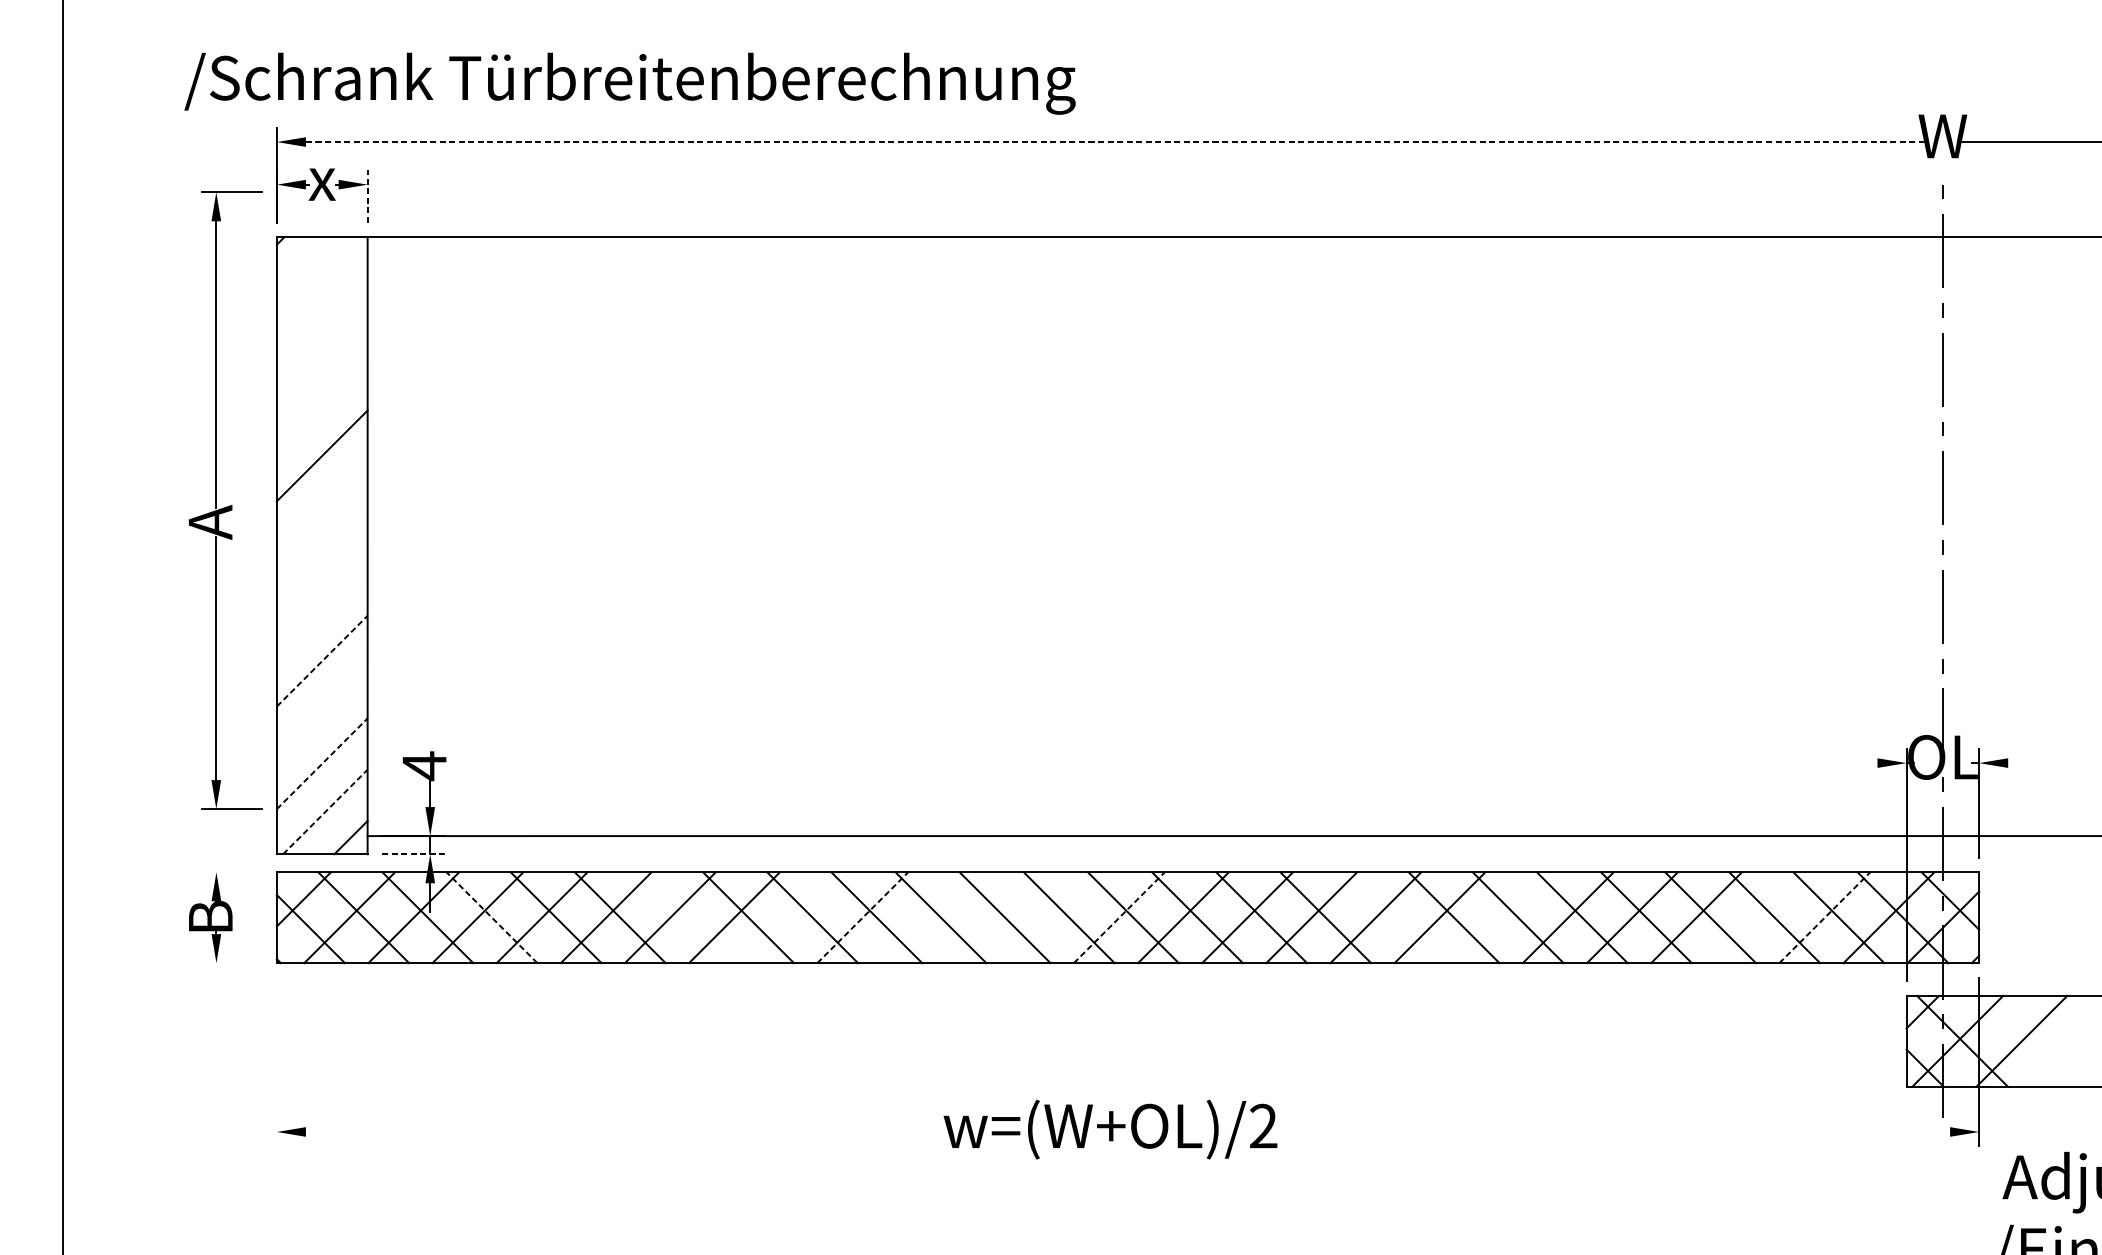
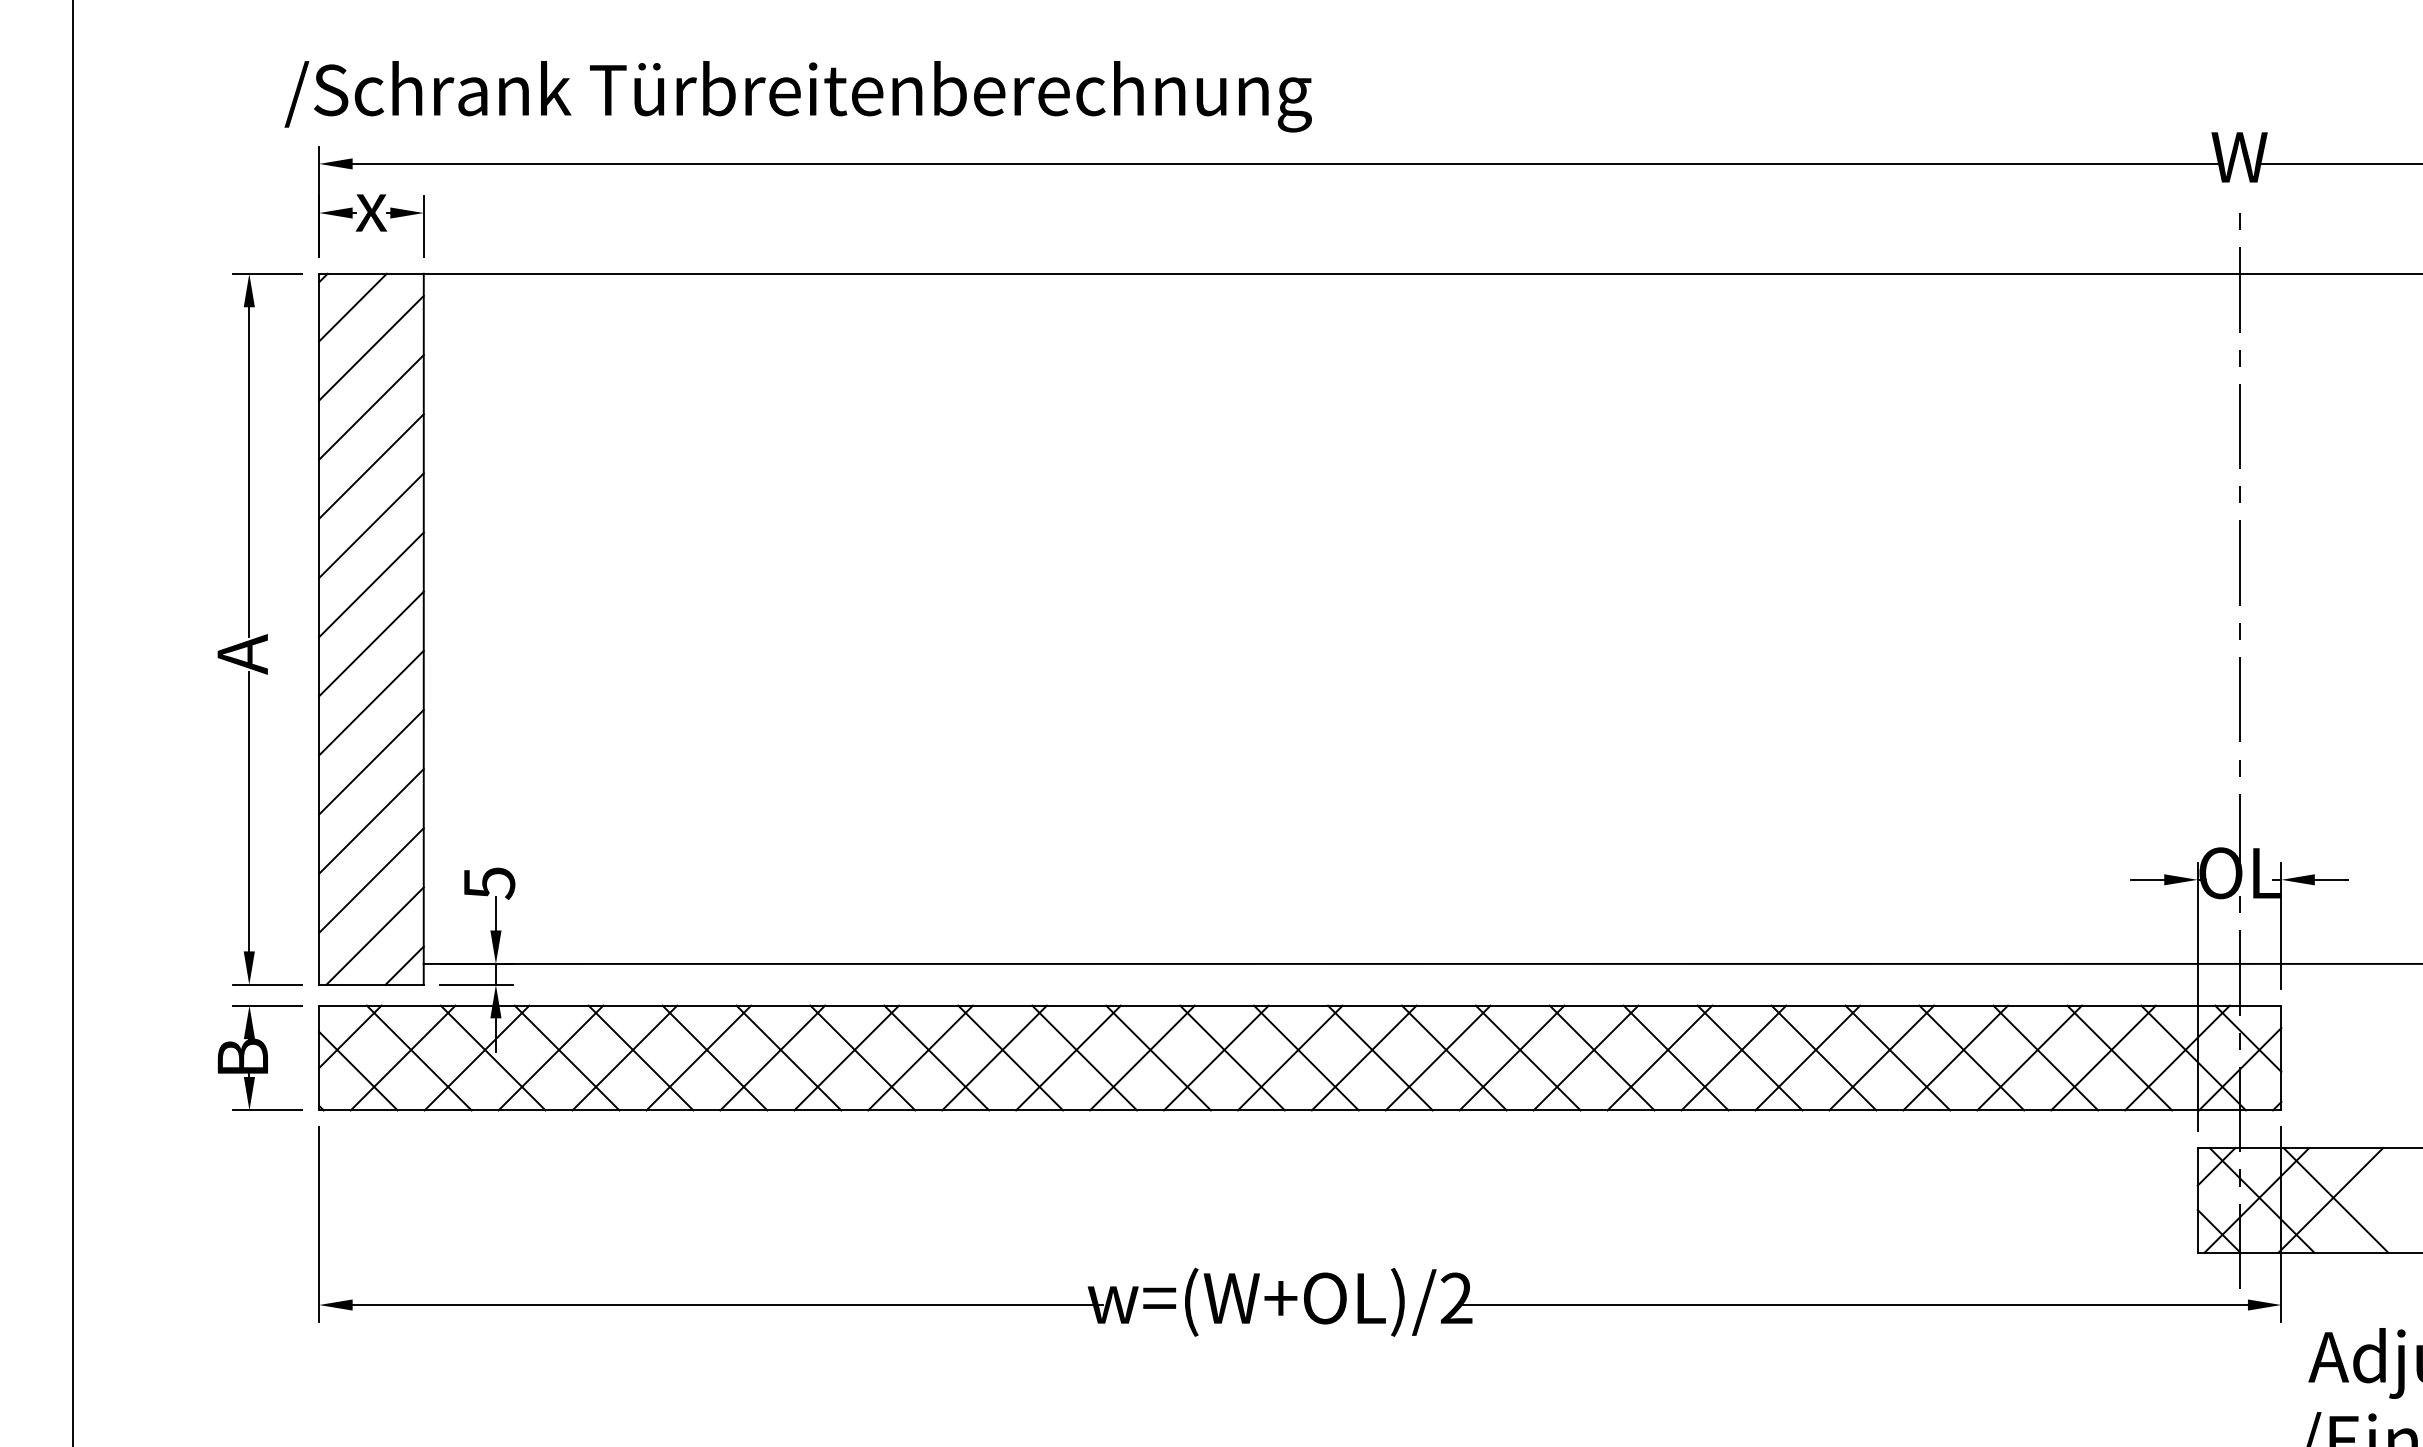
text: (629, 83) -> (797, 96), moved
line: (1116, 141) -> (1287, 163), dashed -> solid
line: (367, 196) -> (423, 226), dashed -> solid
line: (305, 266) -> (352, 307), added
line: (322, 301) -> (371, 347), added
line: (322, 353) -> (371, 407), added
line: (322, 404) -> (371, 466), added
part: (227, 506) -> (262, 635), moved
line: (322, 506) -> (371, 584), added
line: (322, 558) -> (371, 643), added
line: (322, 609) -> (371, 702), added
line: (322, 661) -> (371, 762), dashed -> solid
line: (322, 712) -> (371, 821), added
line: (1862, 762) -> (2147, 879), added
line: (2022, 762) -> (2331, 879), added
line: (322, 763) -> (371, 880), dashed -> solid
text: (424, 766) -> (489, 883), 4 -> 5
line: (325, 812) -> (375, 936), dashed -> solid
line: (414, 853) -> (477, 984), dashed -> solid
line: (232, 872) -> (267, 1005), added
line: (491, 917) -> (566, 1057), dashed -> solid
line: (684, 917) -> (788, 1057), added
line: (798, 917) -> (920, 1057), added
line: (862, 917) -> (994, 1057), dashed -> solid
line: (926, 917) -> (1068, 1057), added
line: (991, 917) -> (1142, 1057), added
line: (1054, 917) -> (1215, 1057), added
line: (1119, 917) -> (1290, 1057), dashed -> solid
line: (1389, 917) -> (1601, 1057), added
line: (1503, 917) -> (1733, 1057), added
line: (1760, 917) -> (2029, 1057), added
line: (1824, 917) -> (2103, 1057), dashed -> solid
line: (232, 963) -> (267, 1110), added
line: (2026, 1041) -> (2335, 1200), added
line: (277, 1062) -> (319, 1224), added
line: (631, 1132) -> (727, 1305), added
line: (1607, 1132) -> (1852, 1305), added

